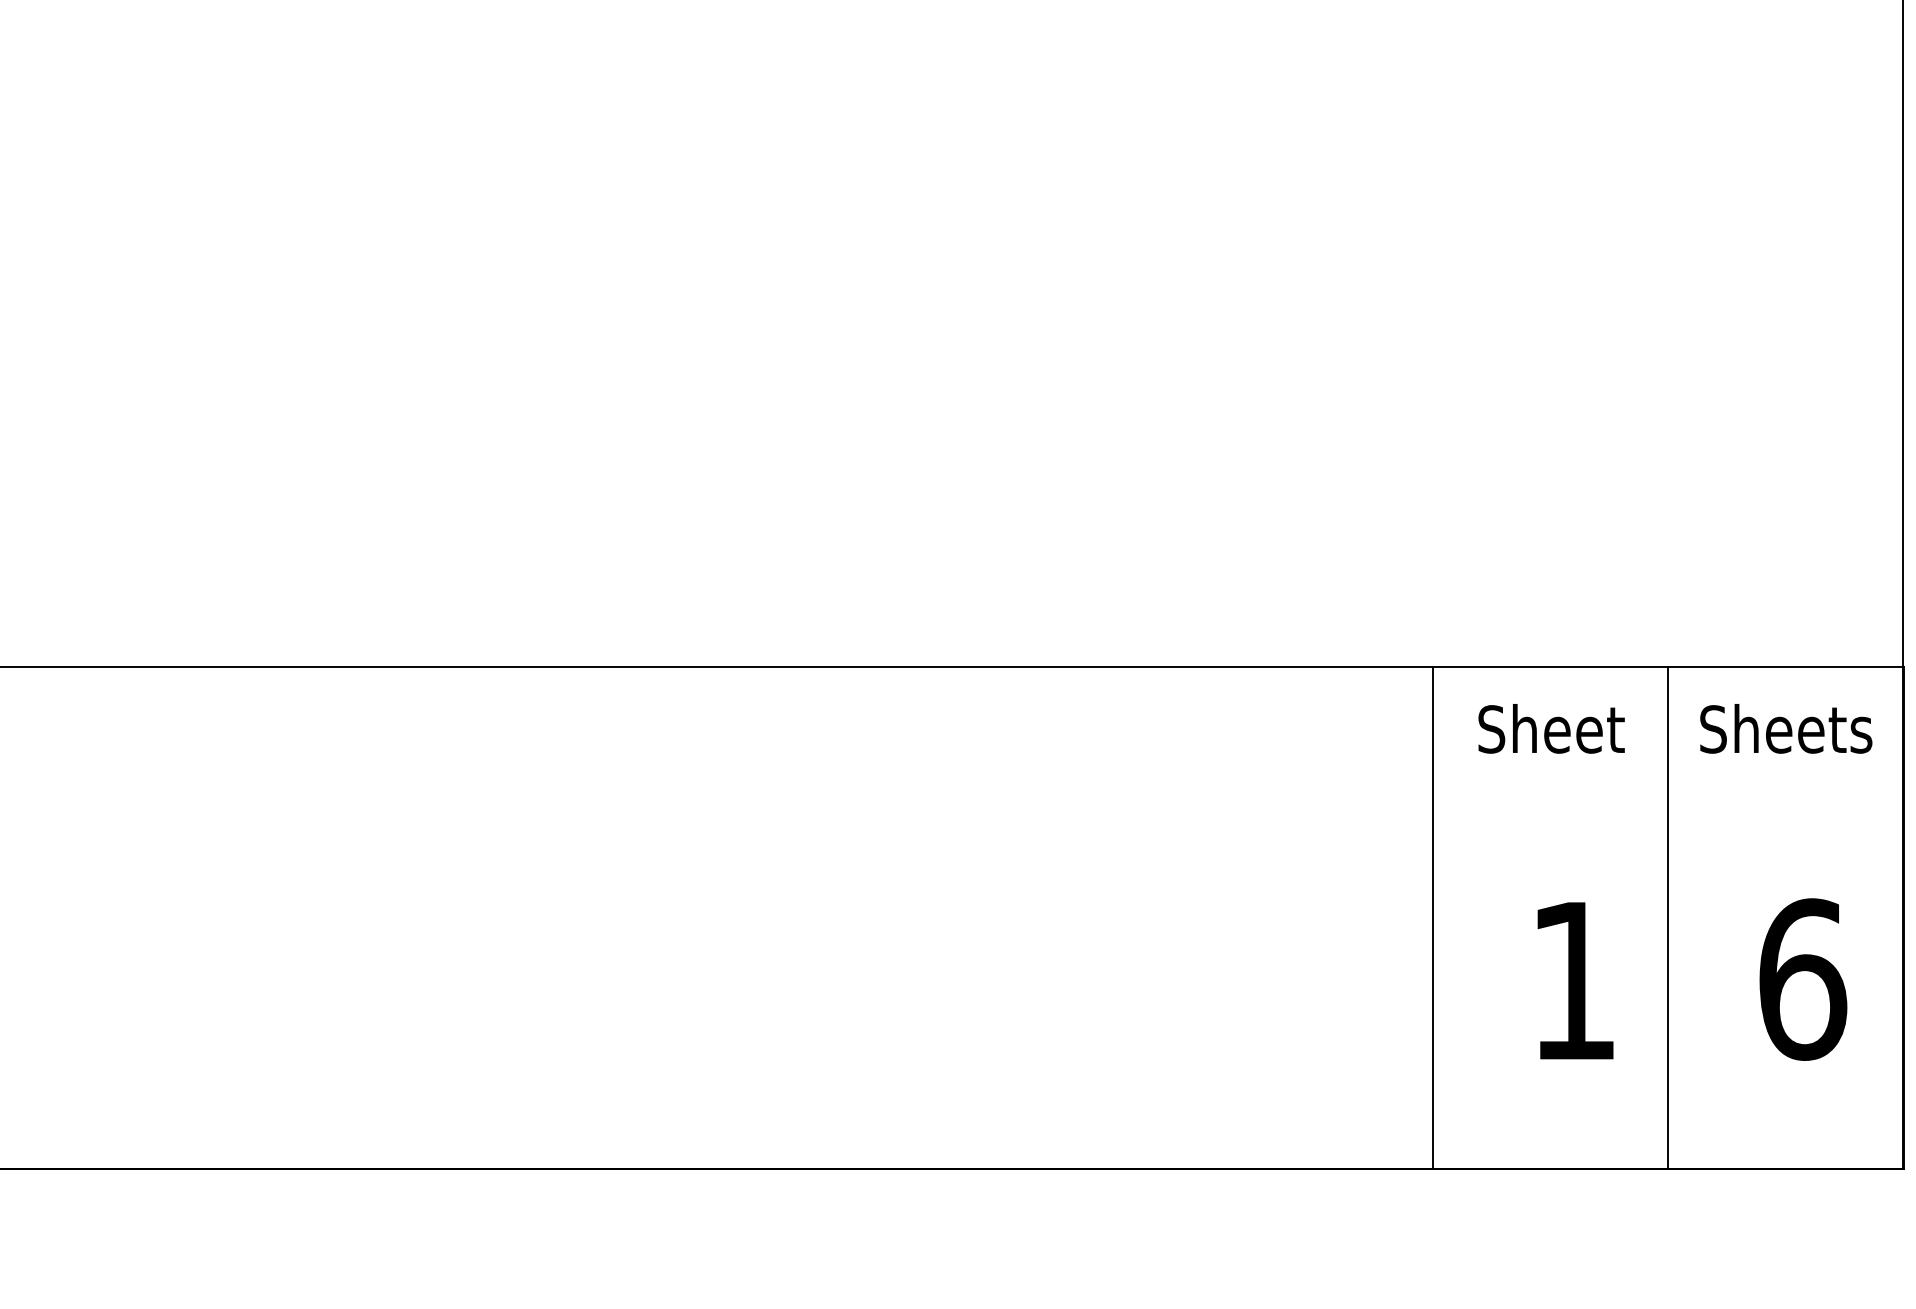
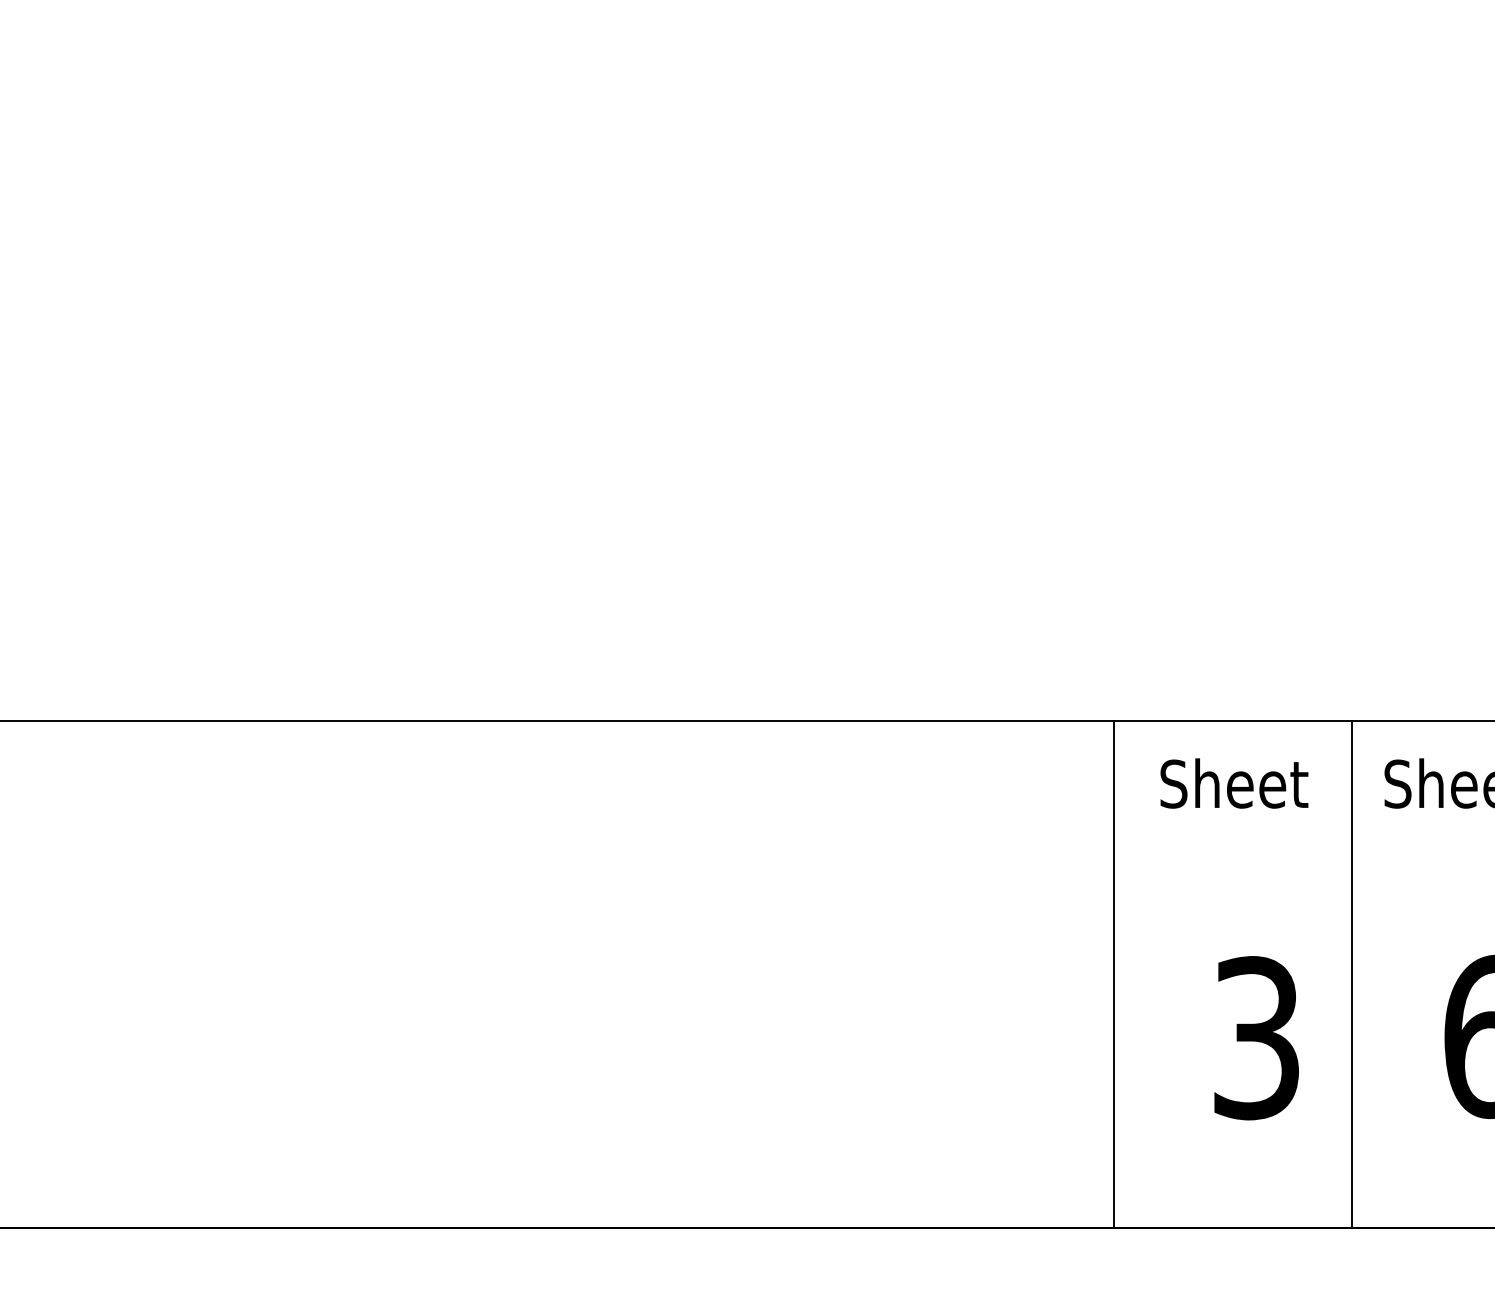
text: (1573, 980) -> (1256, 1037), 1 -> 3

